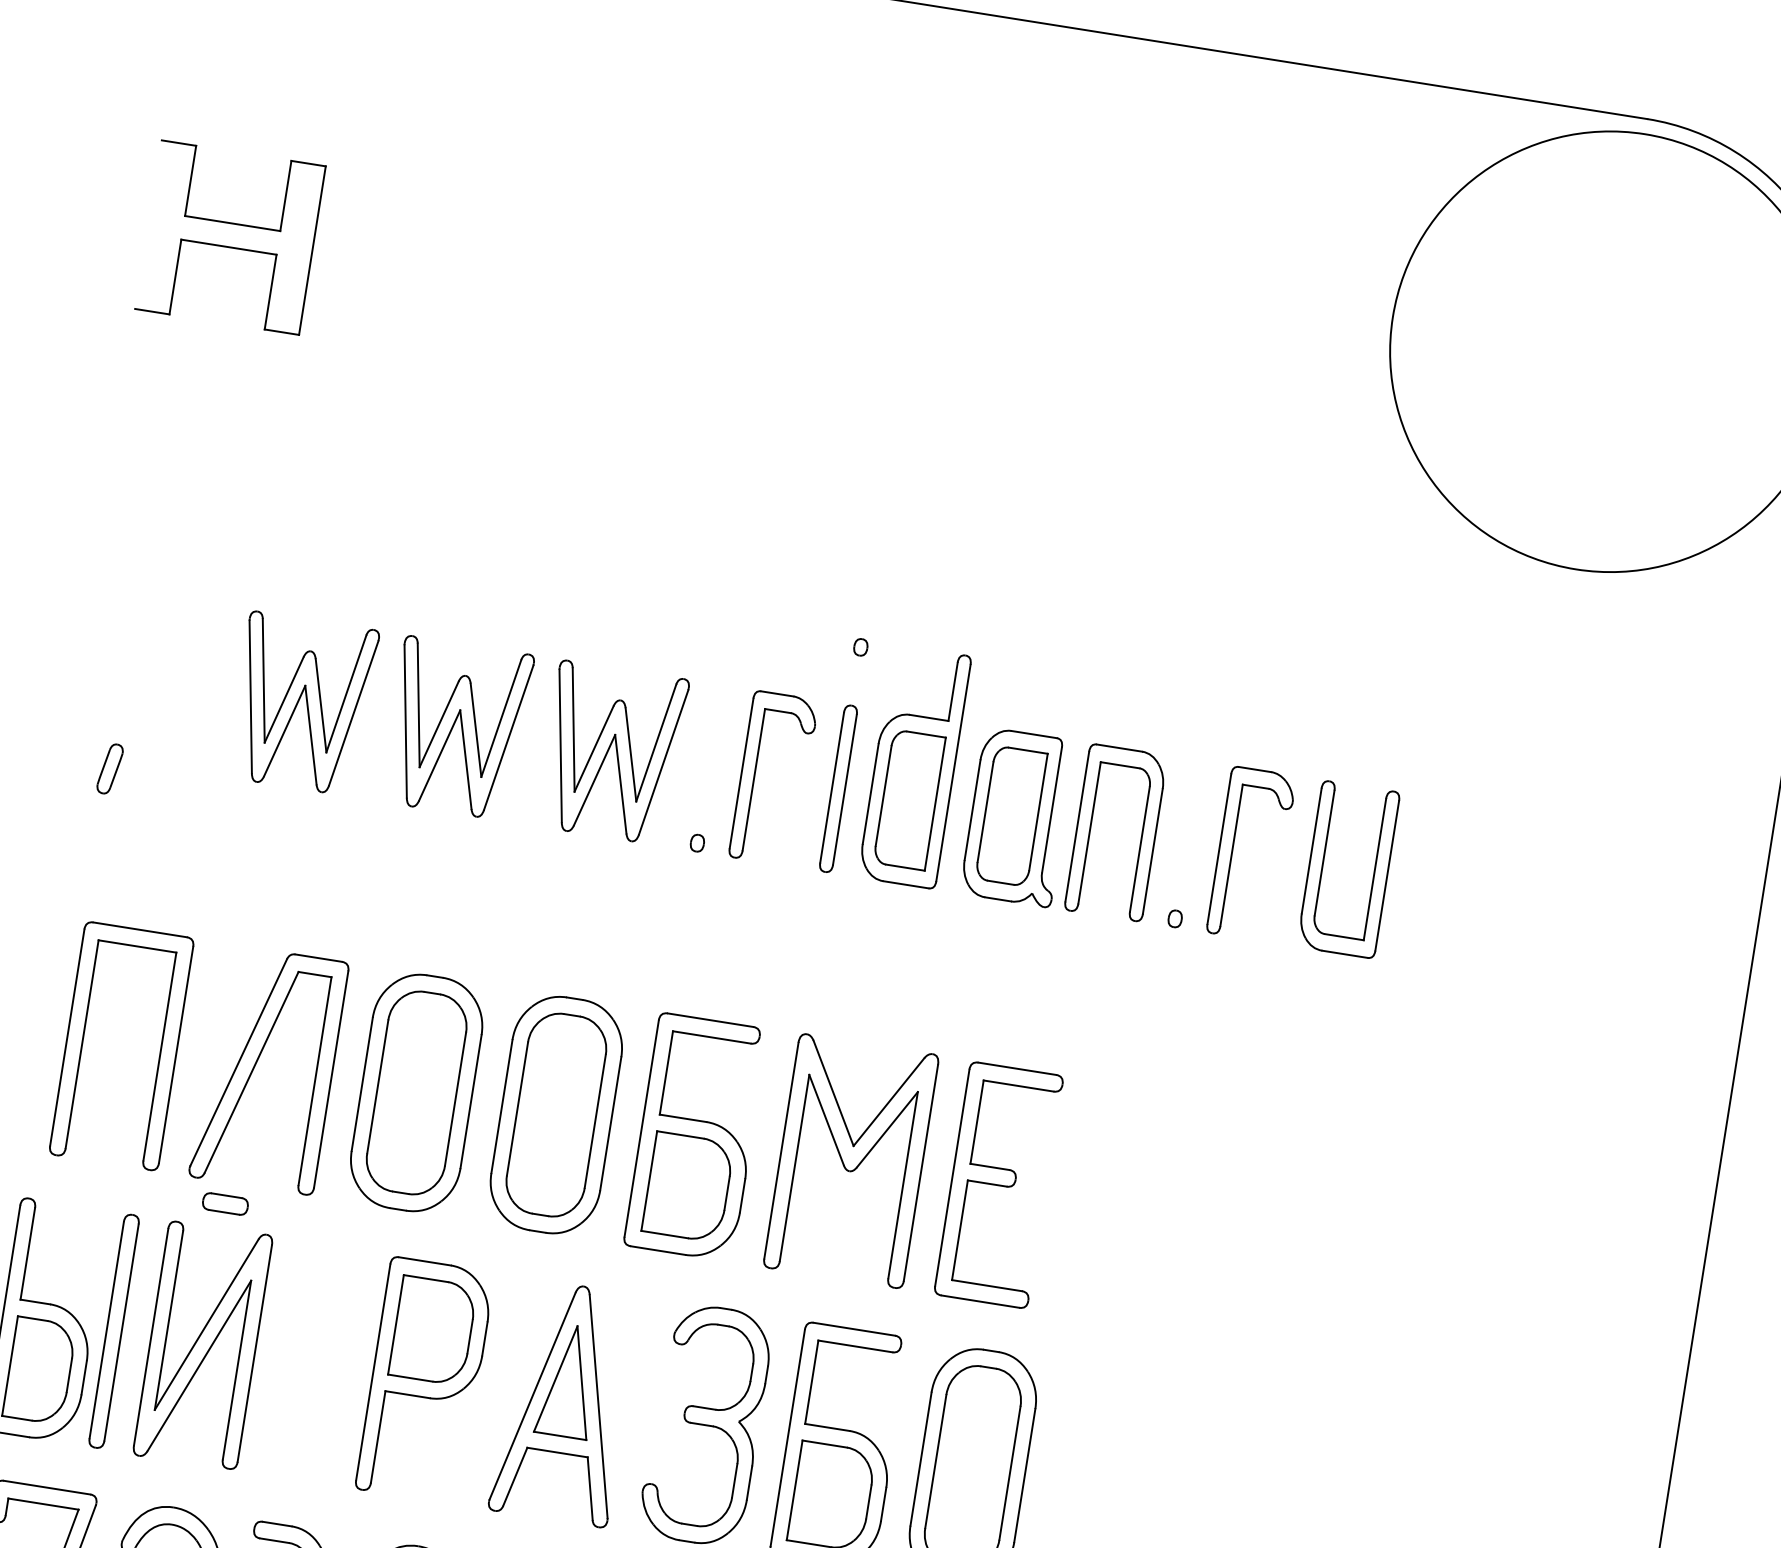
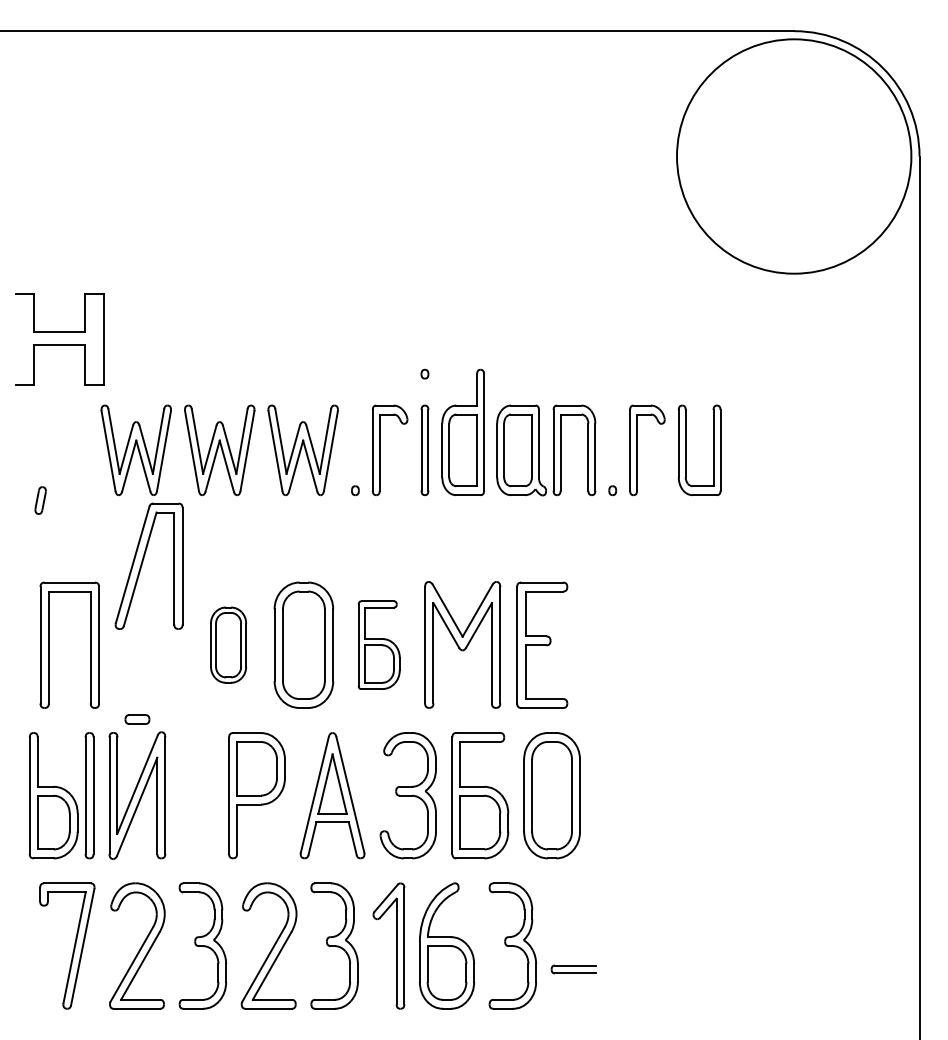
part: (230, 237) -> (59, 339), moved
part: (268, 1067) -> (148, 565), moved
part: (416, 1091) -> (228, 644), size x0.6
part: (696, 1135) -> (379, 644), size x0.7

